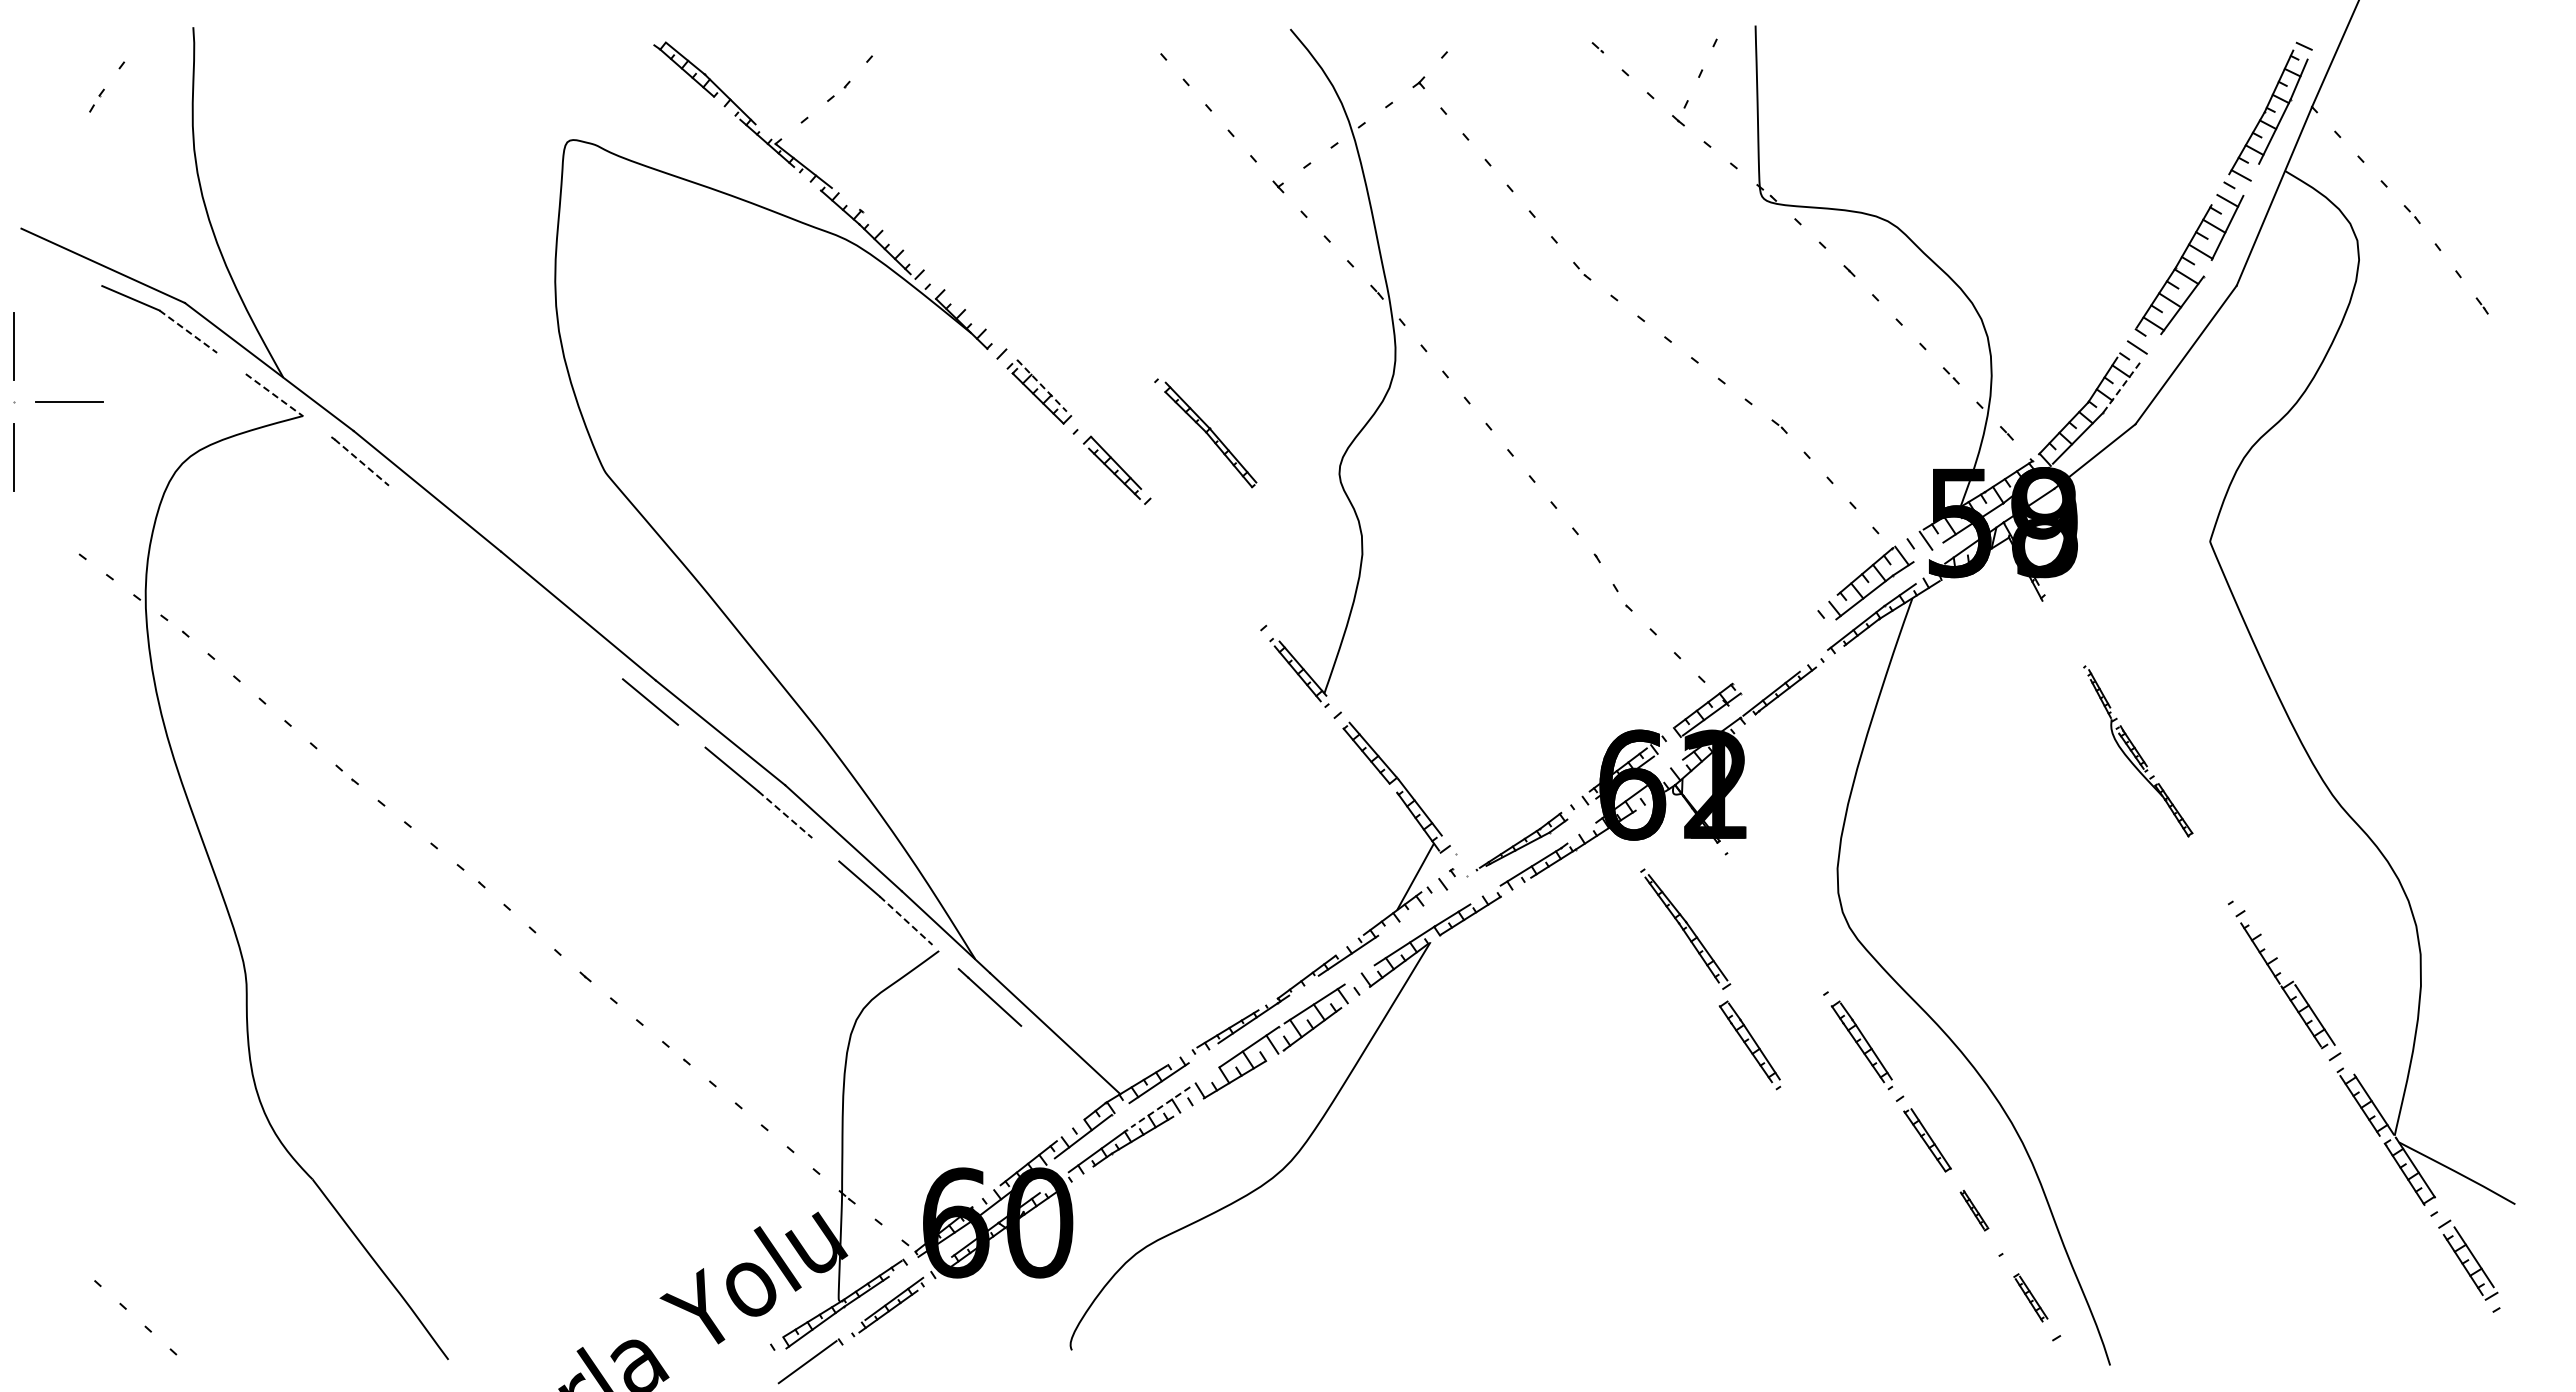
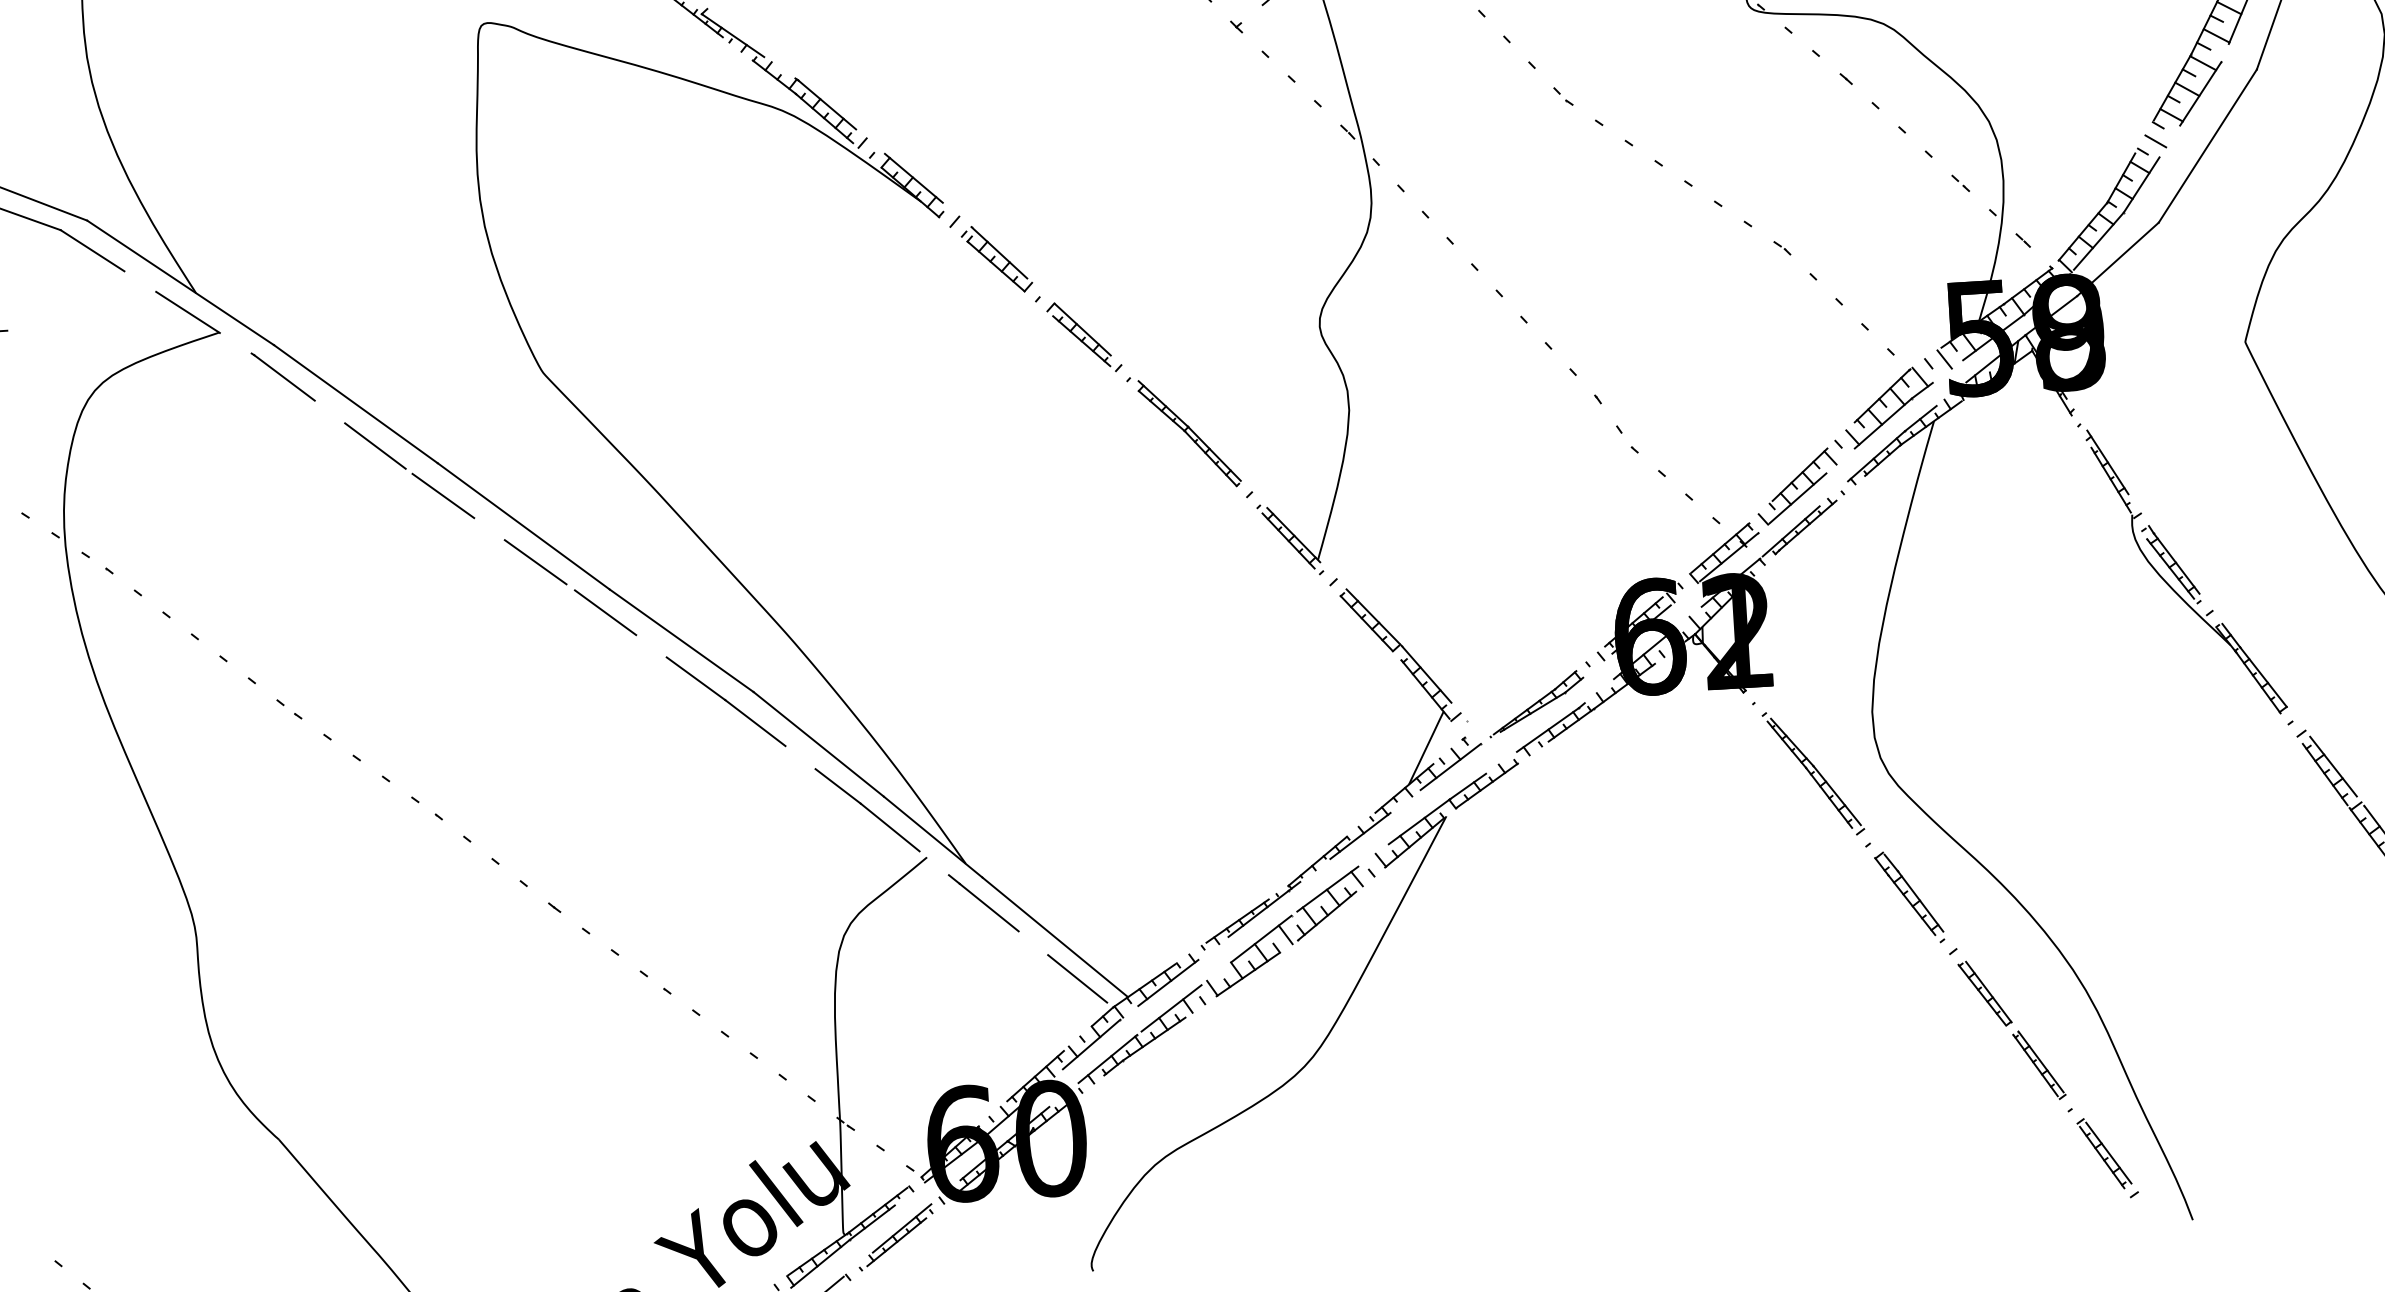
line: (888, 236) -> (827, 104), added
line: (965, 310) -> (913, 178), added
line: (188, 331) -> (92, 250), dashed -> solid
line: (1042, 385) -> (999, 252), dashed -> solid
line: (2121, 388) -> (2141, 185), dashed -> solid
line: (274, 395) -> (187, 312), dashed -> solid
part: (1205, 433) -> (1183, 432), moved
line: (361, 462) -> (284, 377), dashed -> solid
line: (443, 531) -> (375, 445), added
line: (504, 582) -> (443, 495), added
line: (587, 650) -> (535, 562), added
part: (1780, 651) -> (1797, 486), added
part: (2138, 751) -> (2183, 568), size x1.67
line: (785, 814) -> (755, 722), dashed -> solid
line: (1437, 895) -> (1450, 766), added
line: (906, 920) -> (890, 827), dashed -> solid
part: (1685, 928) -> (1813, 772), moved
line: (2268, 946) -> (2333, 766), added
part: (1749, 1045) -> (1790, 904), removed
line: (1073, 1073) -> (1077, 978), added
line: (1160, 1107) -> (1171, 1008), dashed -> solid
part: (1974, 1210) -> (2039, 1064), size x1.67
part: (2030, 1297) -> (2104, 1153), size x1.43

